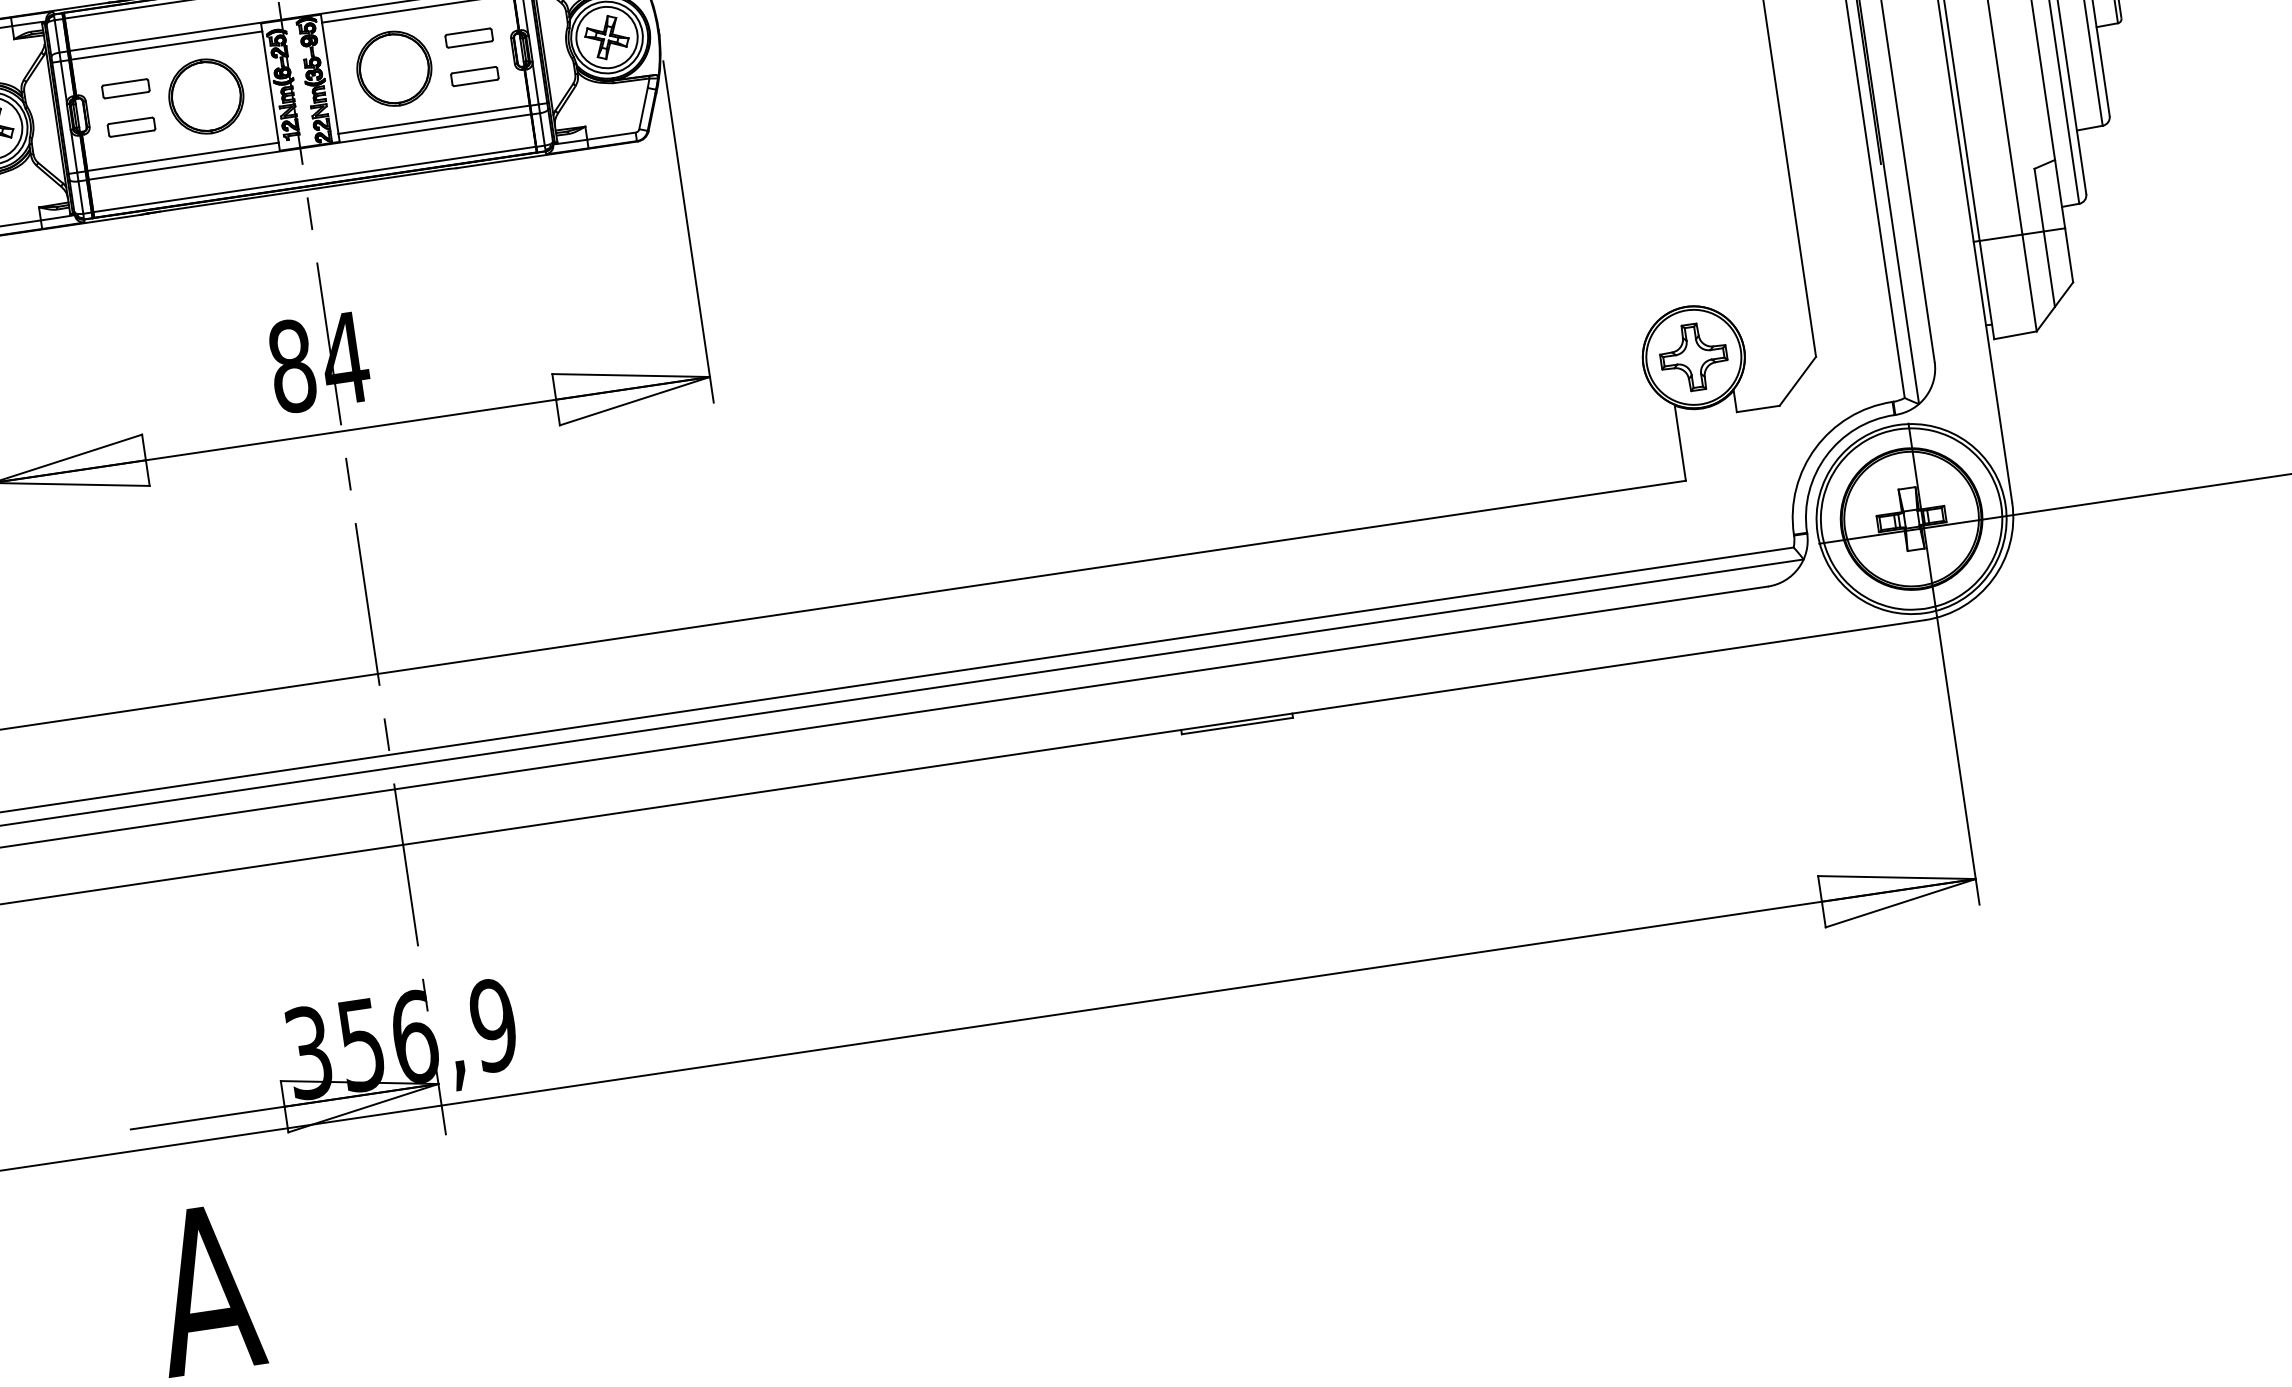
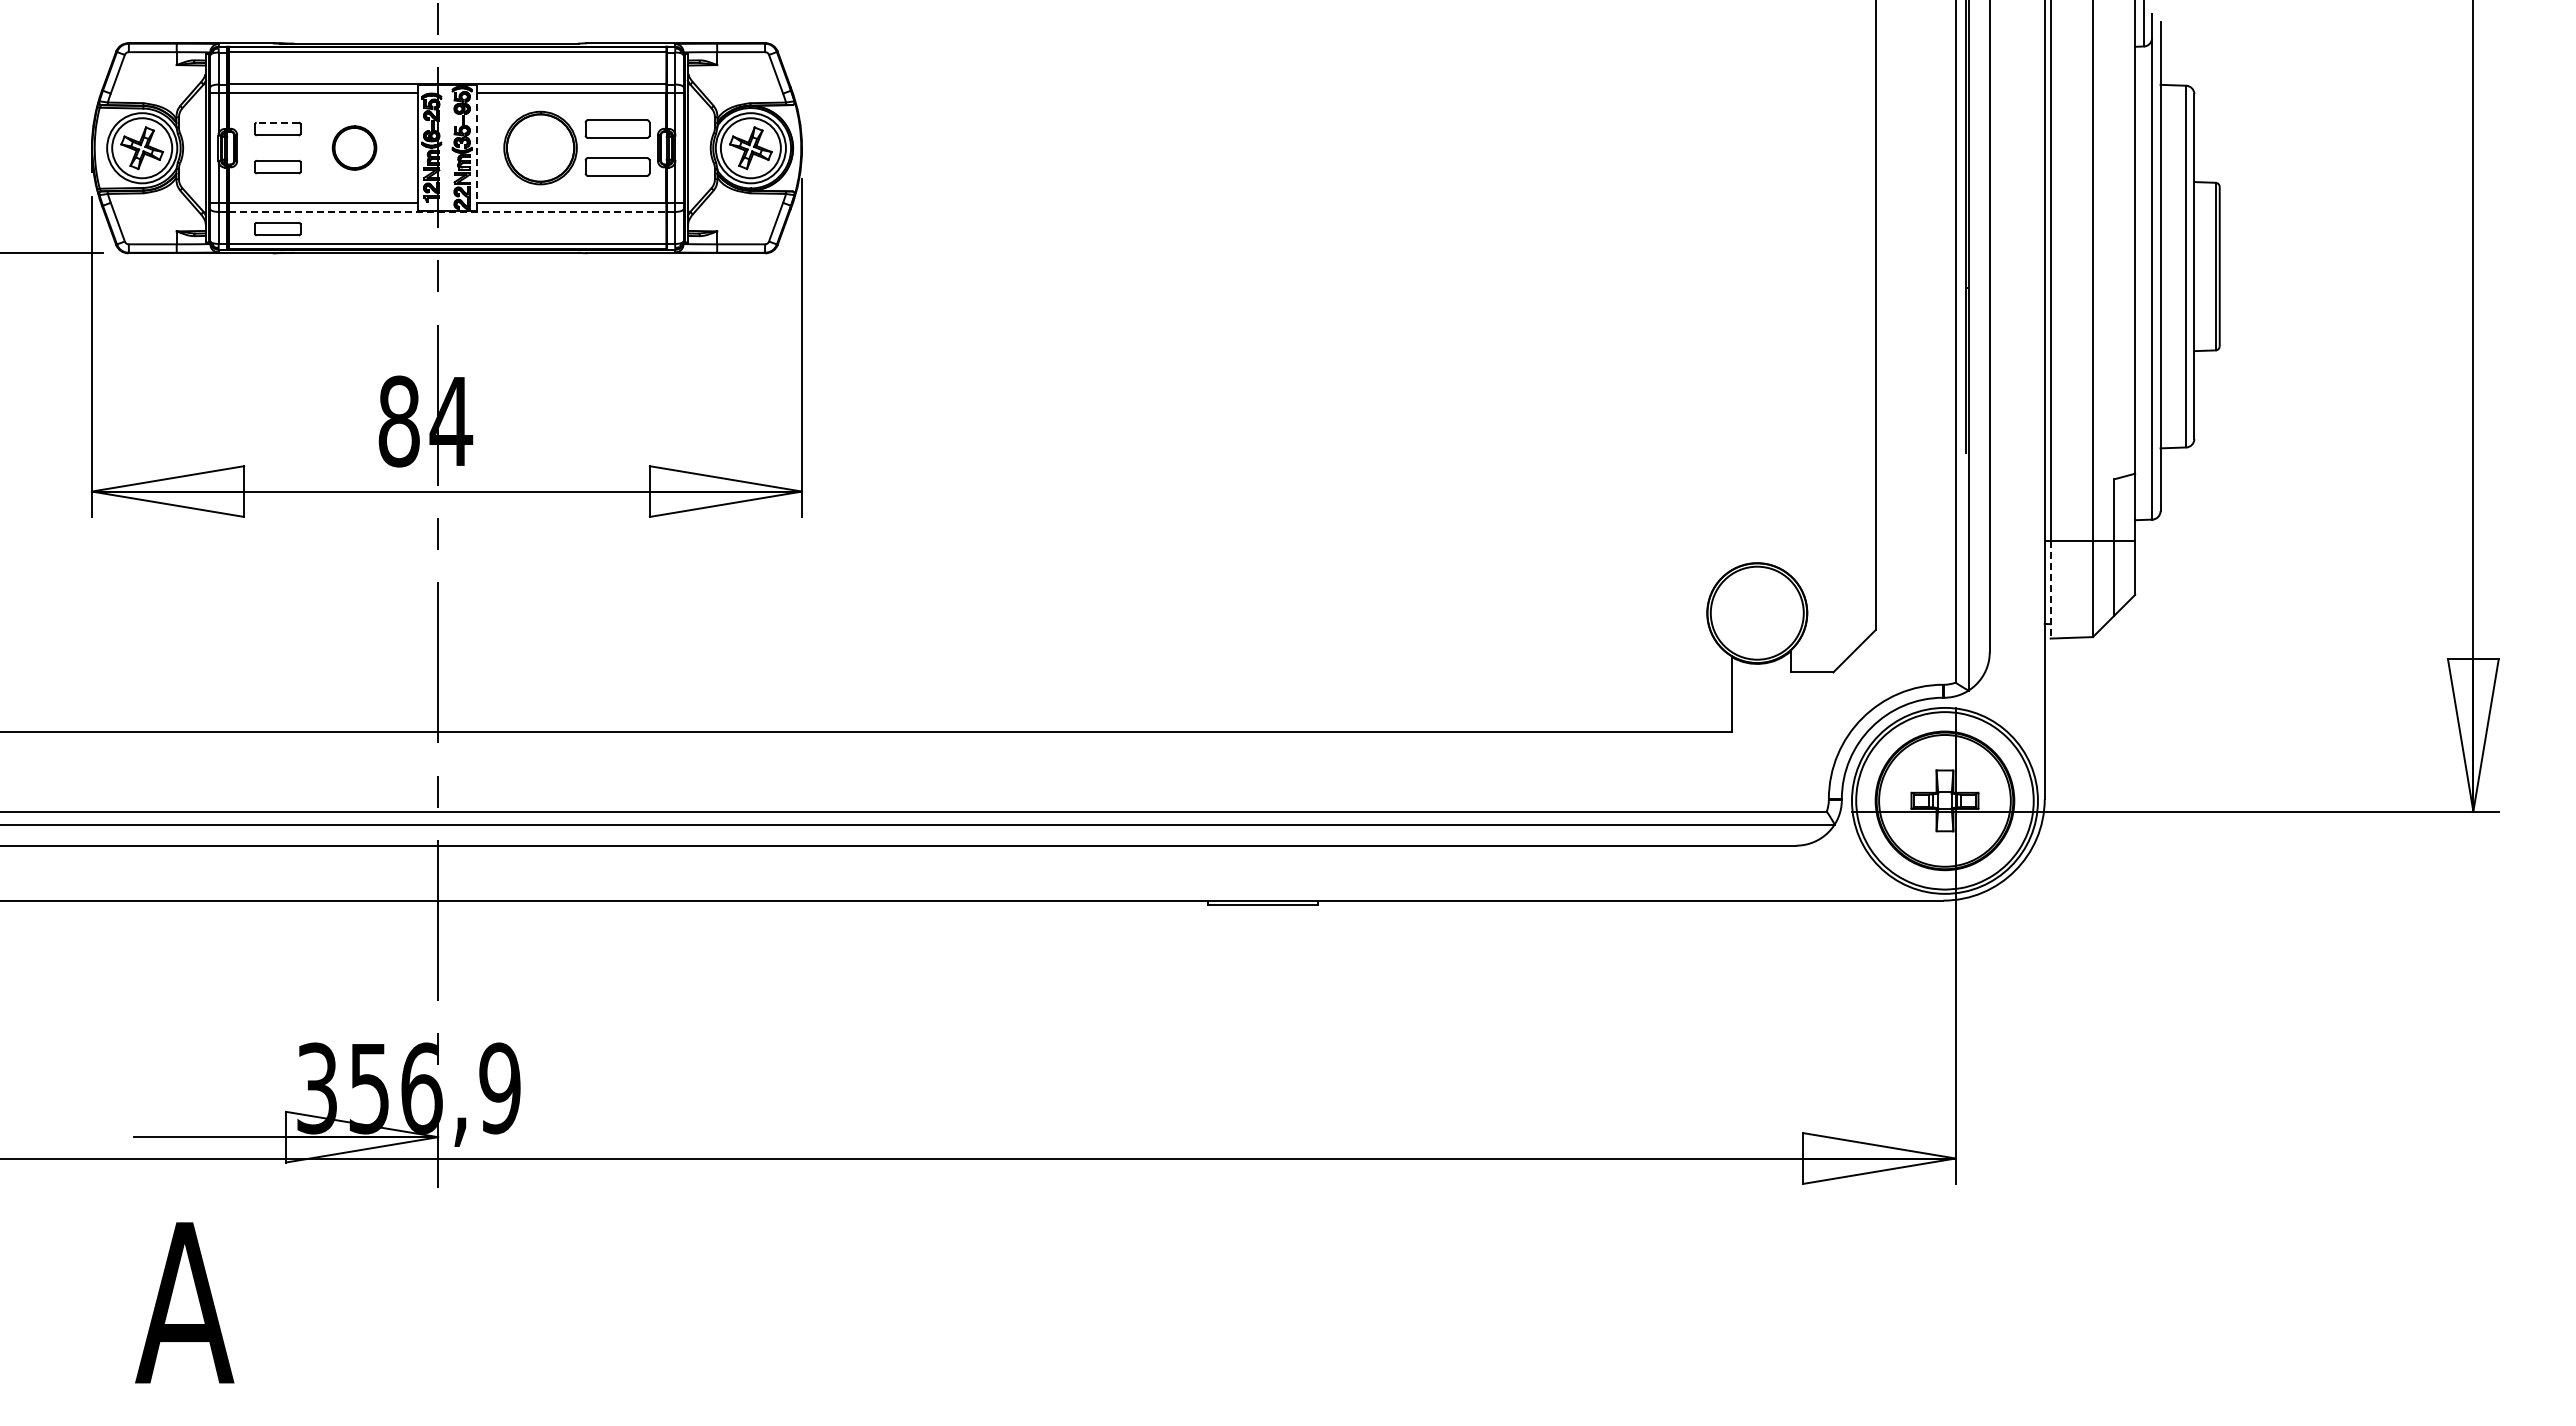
part: (468, 37) -> (616, 128), size x1.4
part: (474, 77) -> (616, 167), size x1.4
line: (330, 78) -> (477, 148), solid -> dashed
line: (124, 82) -> (277, 122), solid -> dashed
part: (206, 95) -> (354, 147), size x0.6
line: (309, 146) -> (447, 211), solid -> dashed
part: (140, 190) -> (277, 229), added
line: (1986, 289) -> (2050, 589), solid -> dashed
part: (1692, 356) -> (1756, 612), removed

